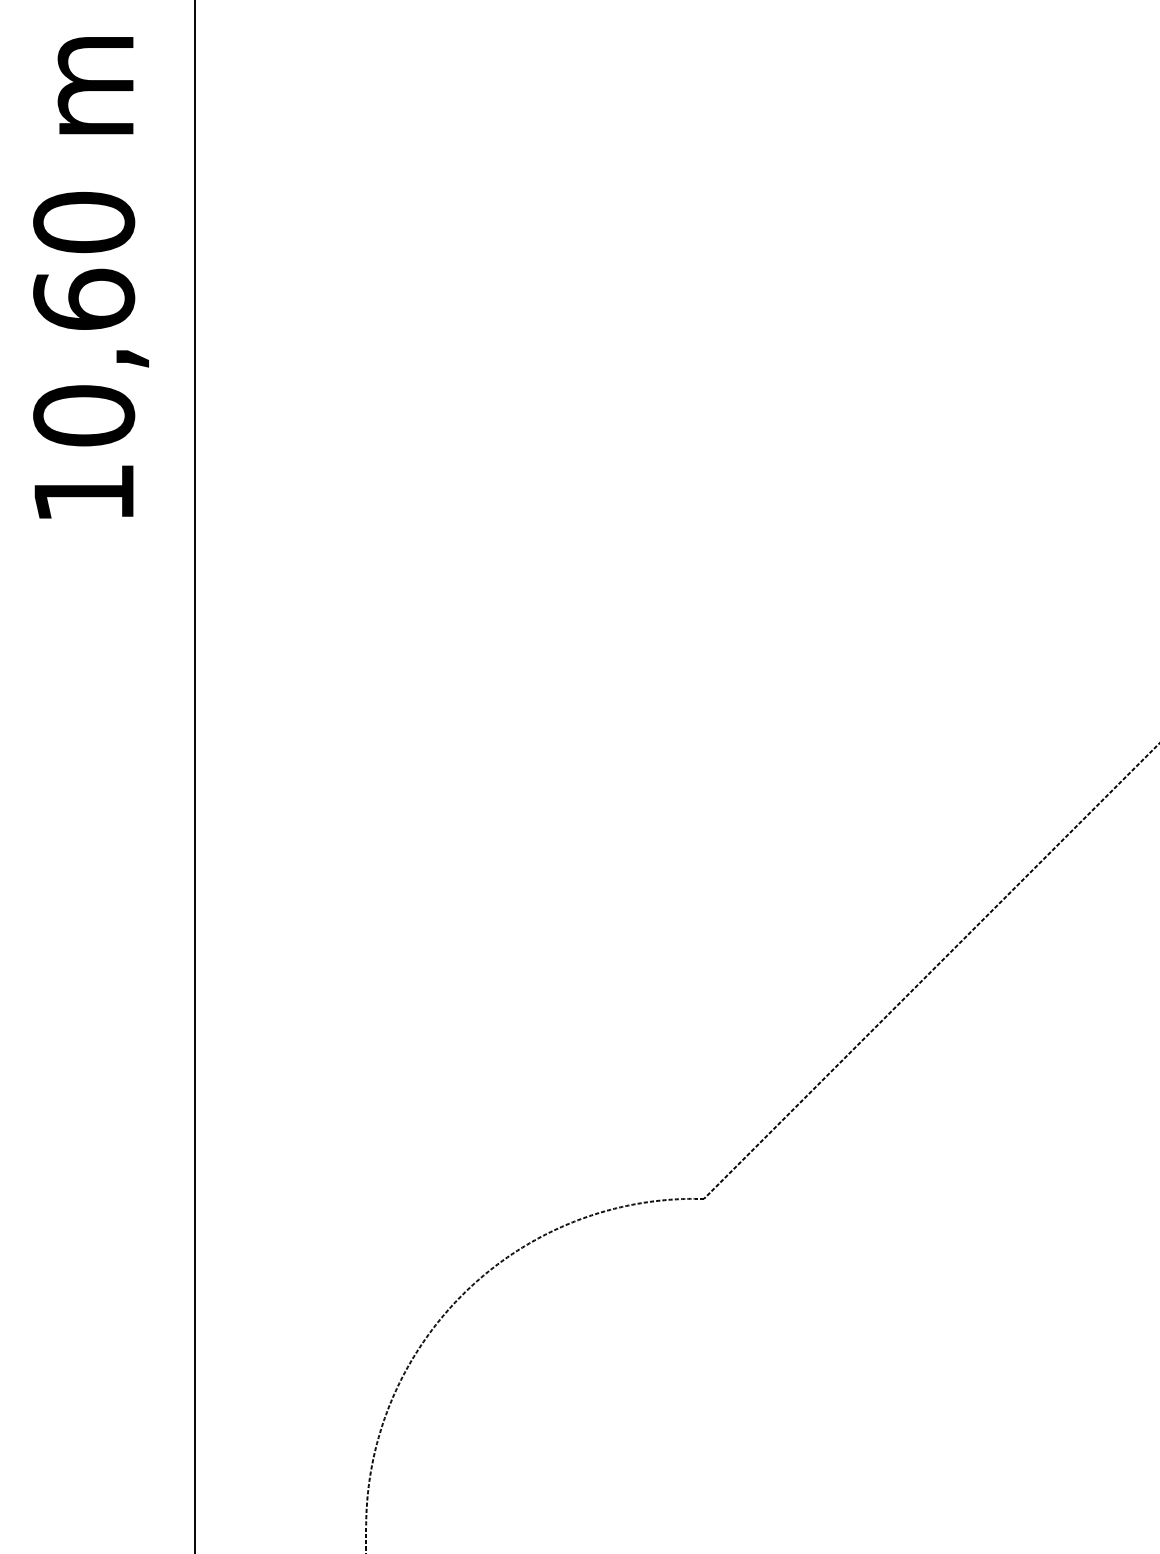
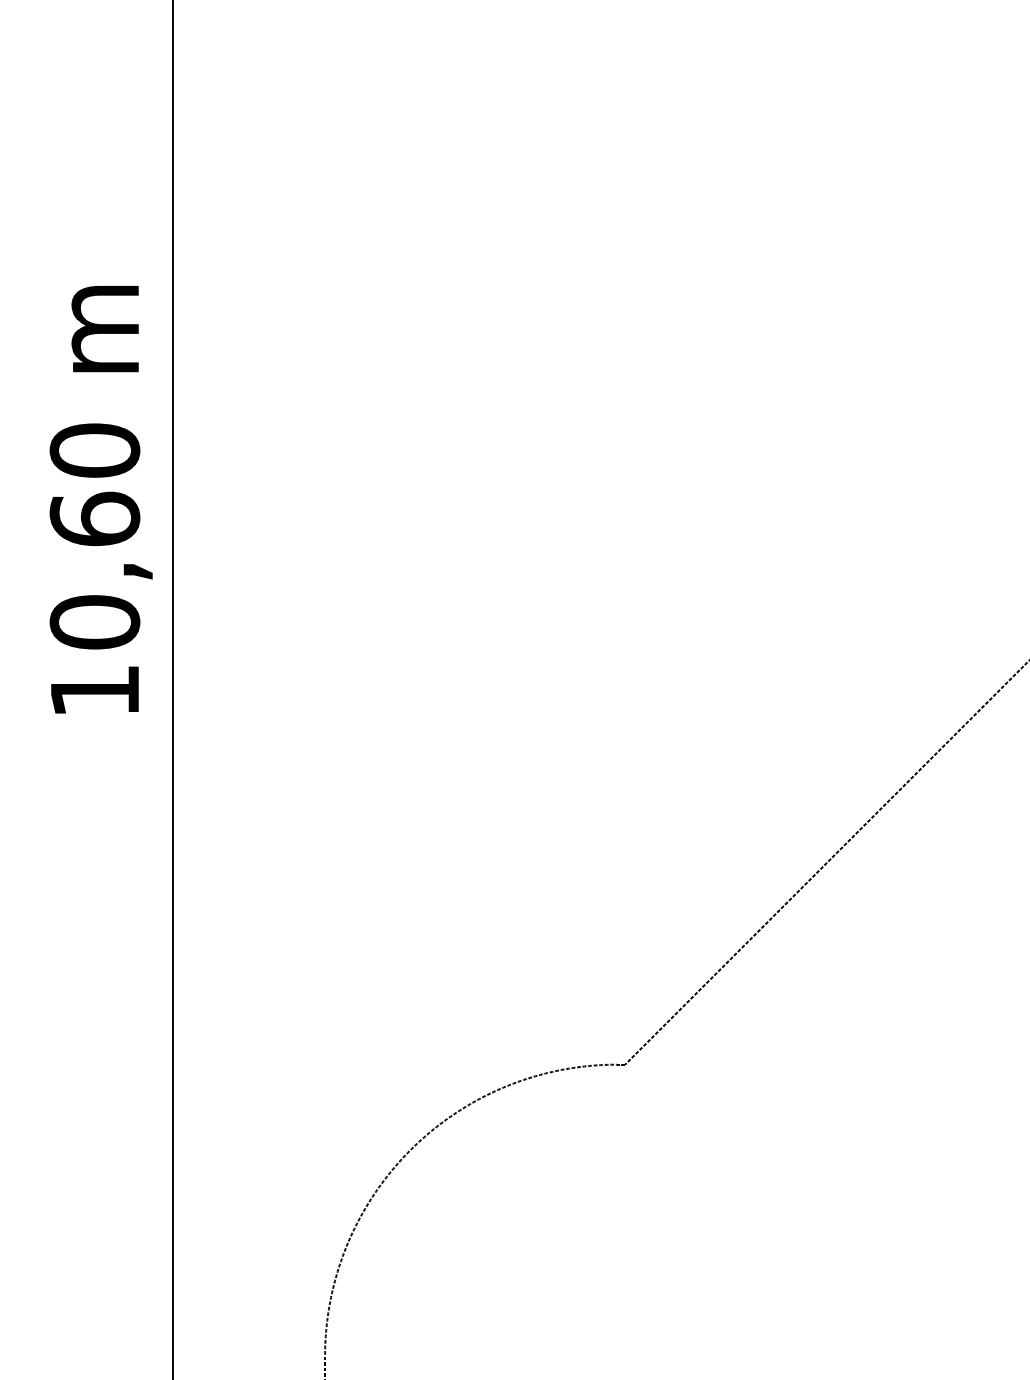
text: (90, 277) -> (100, 499), moved

